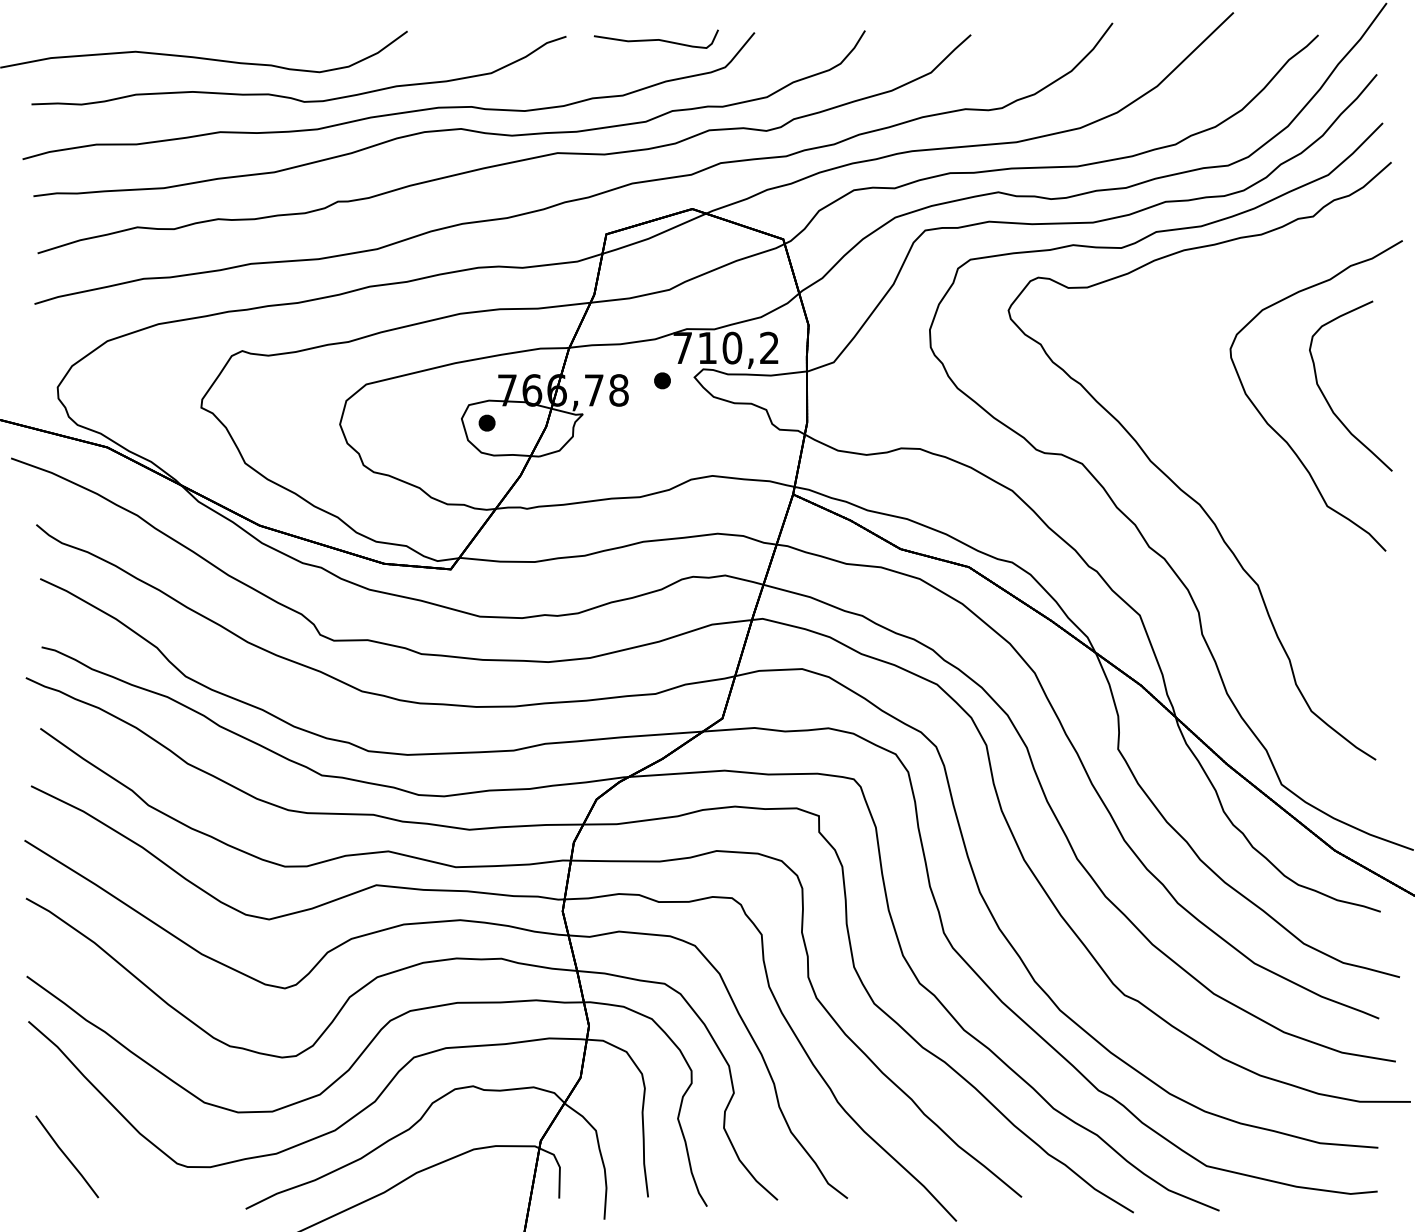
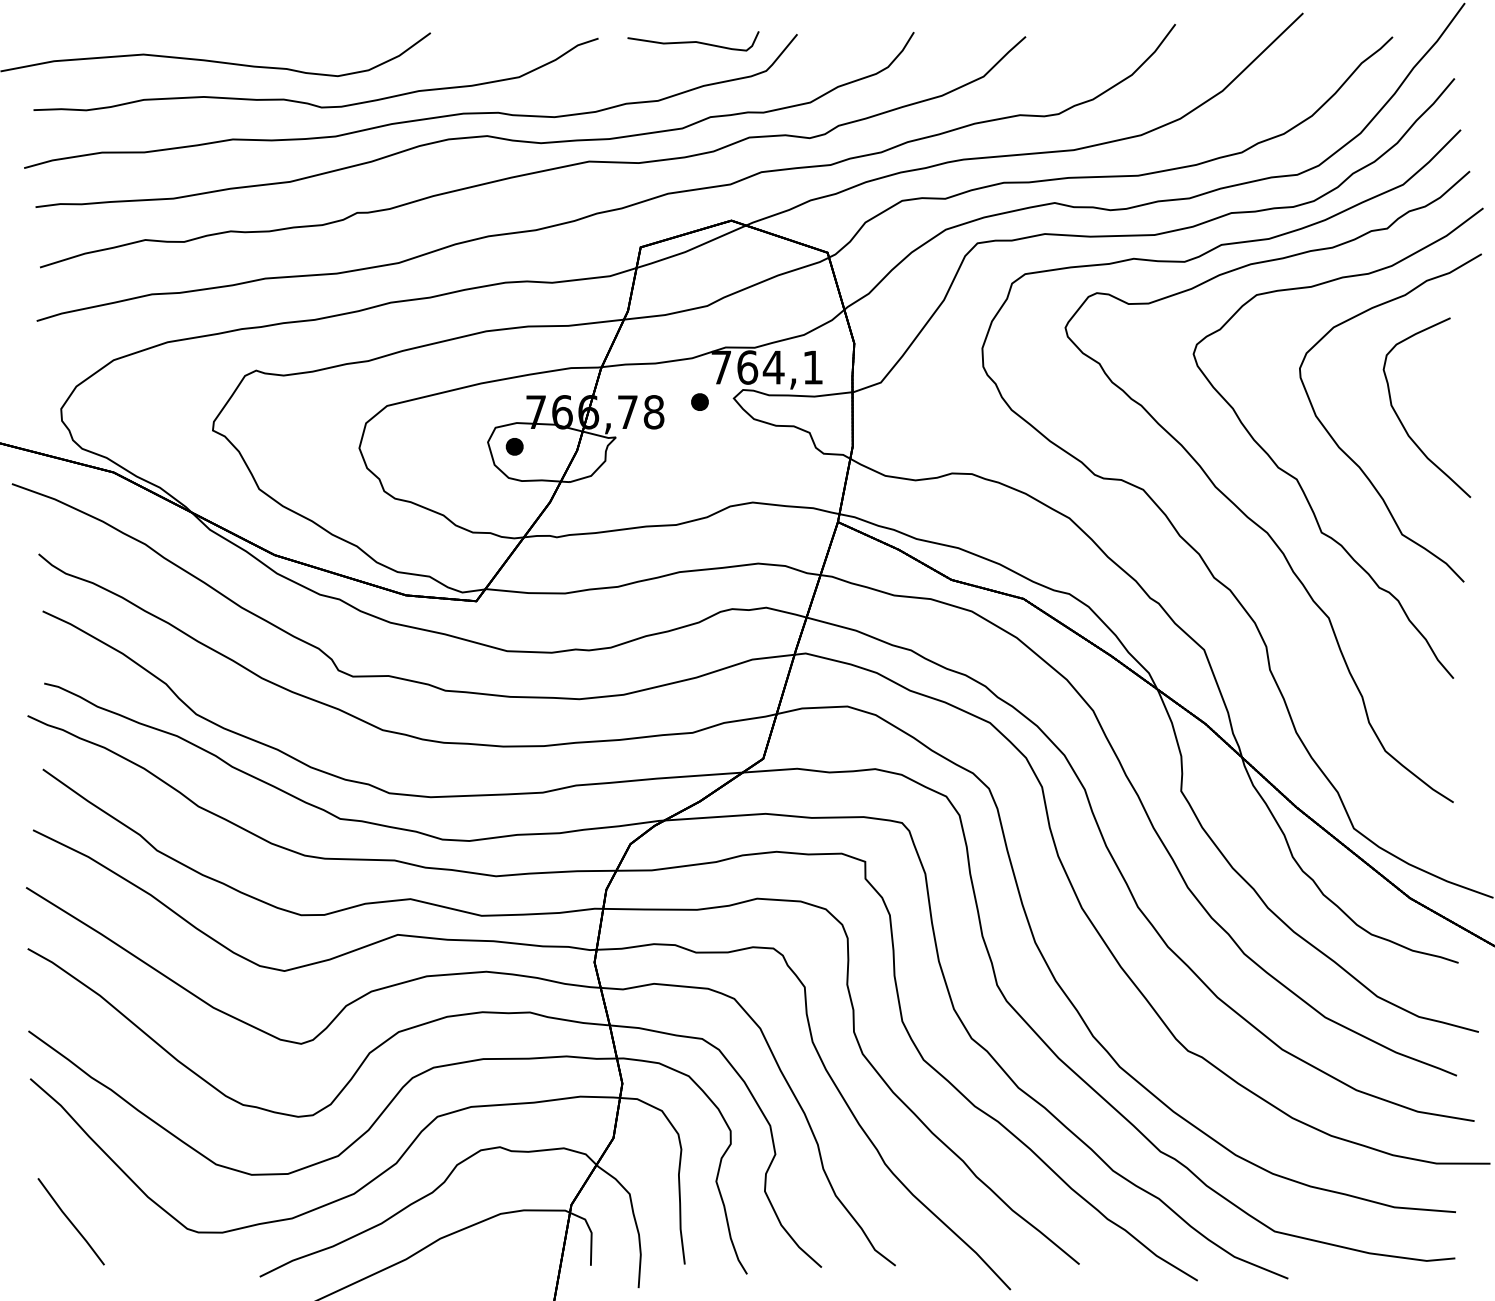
text: (737, 348) -> (779, 367), 710,2 -> 764,1
part: (1228, 453) -> (1297, 478), added

